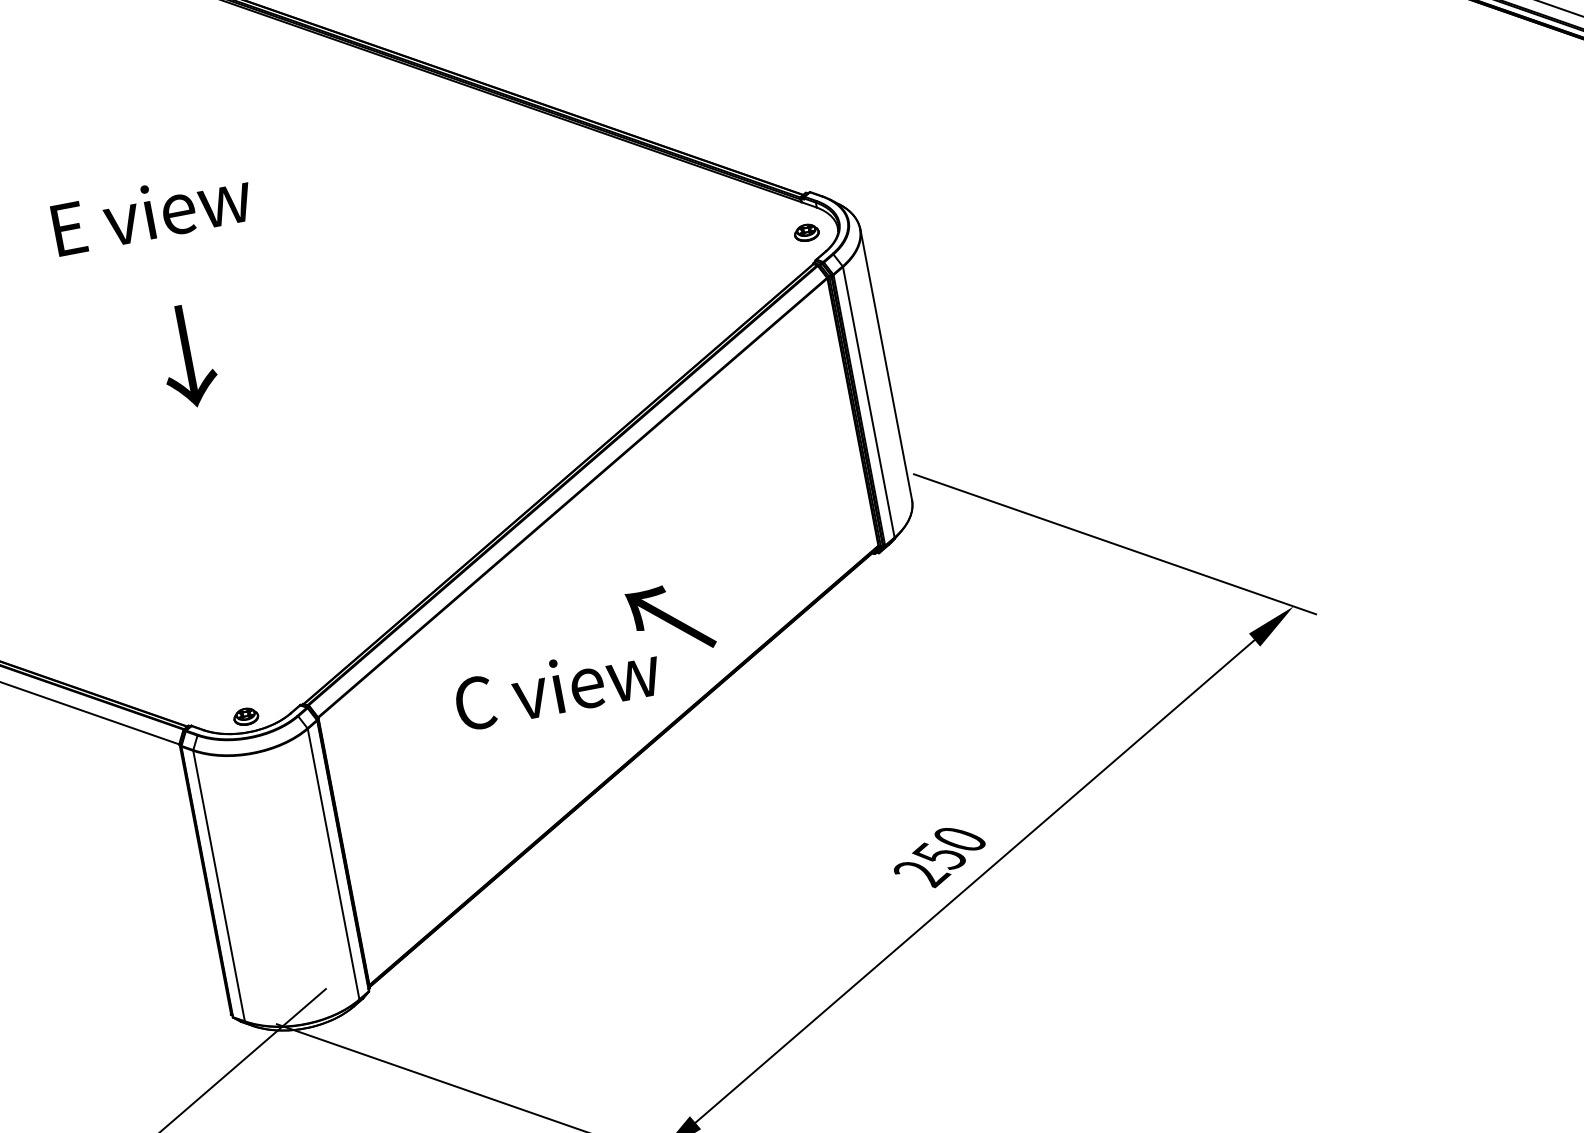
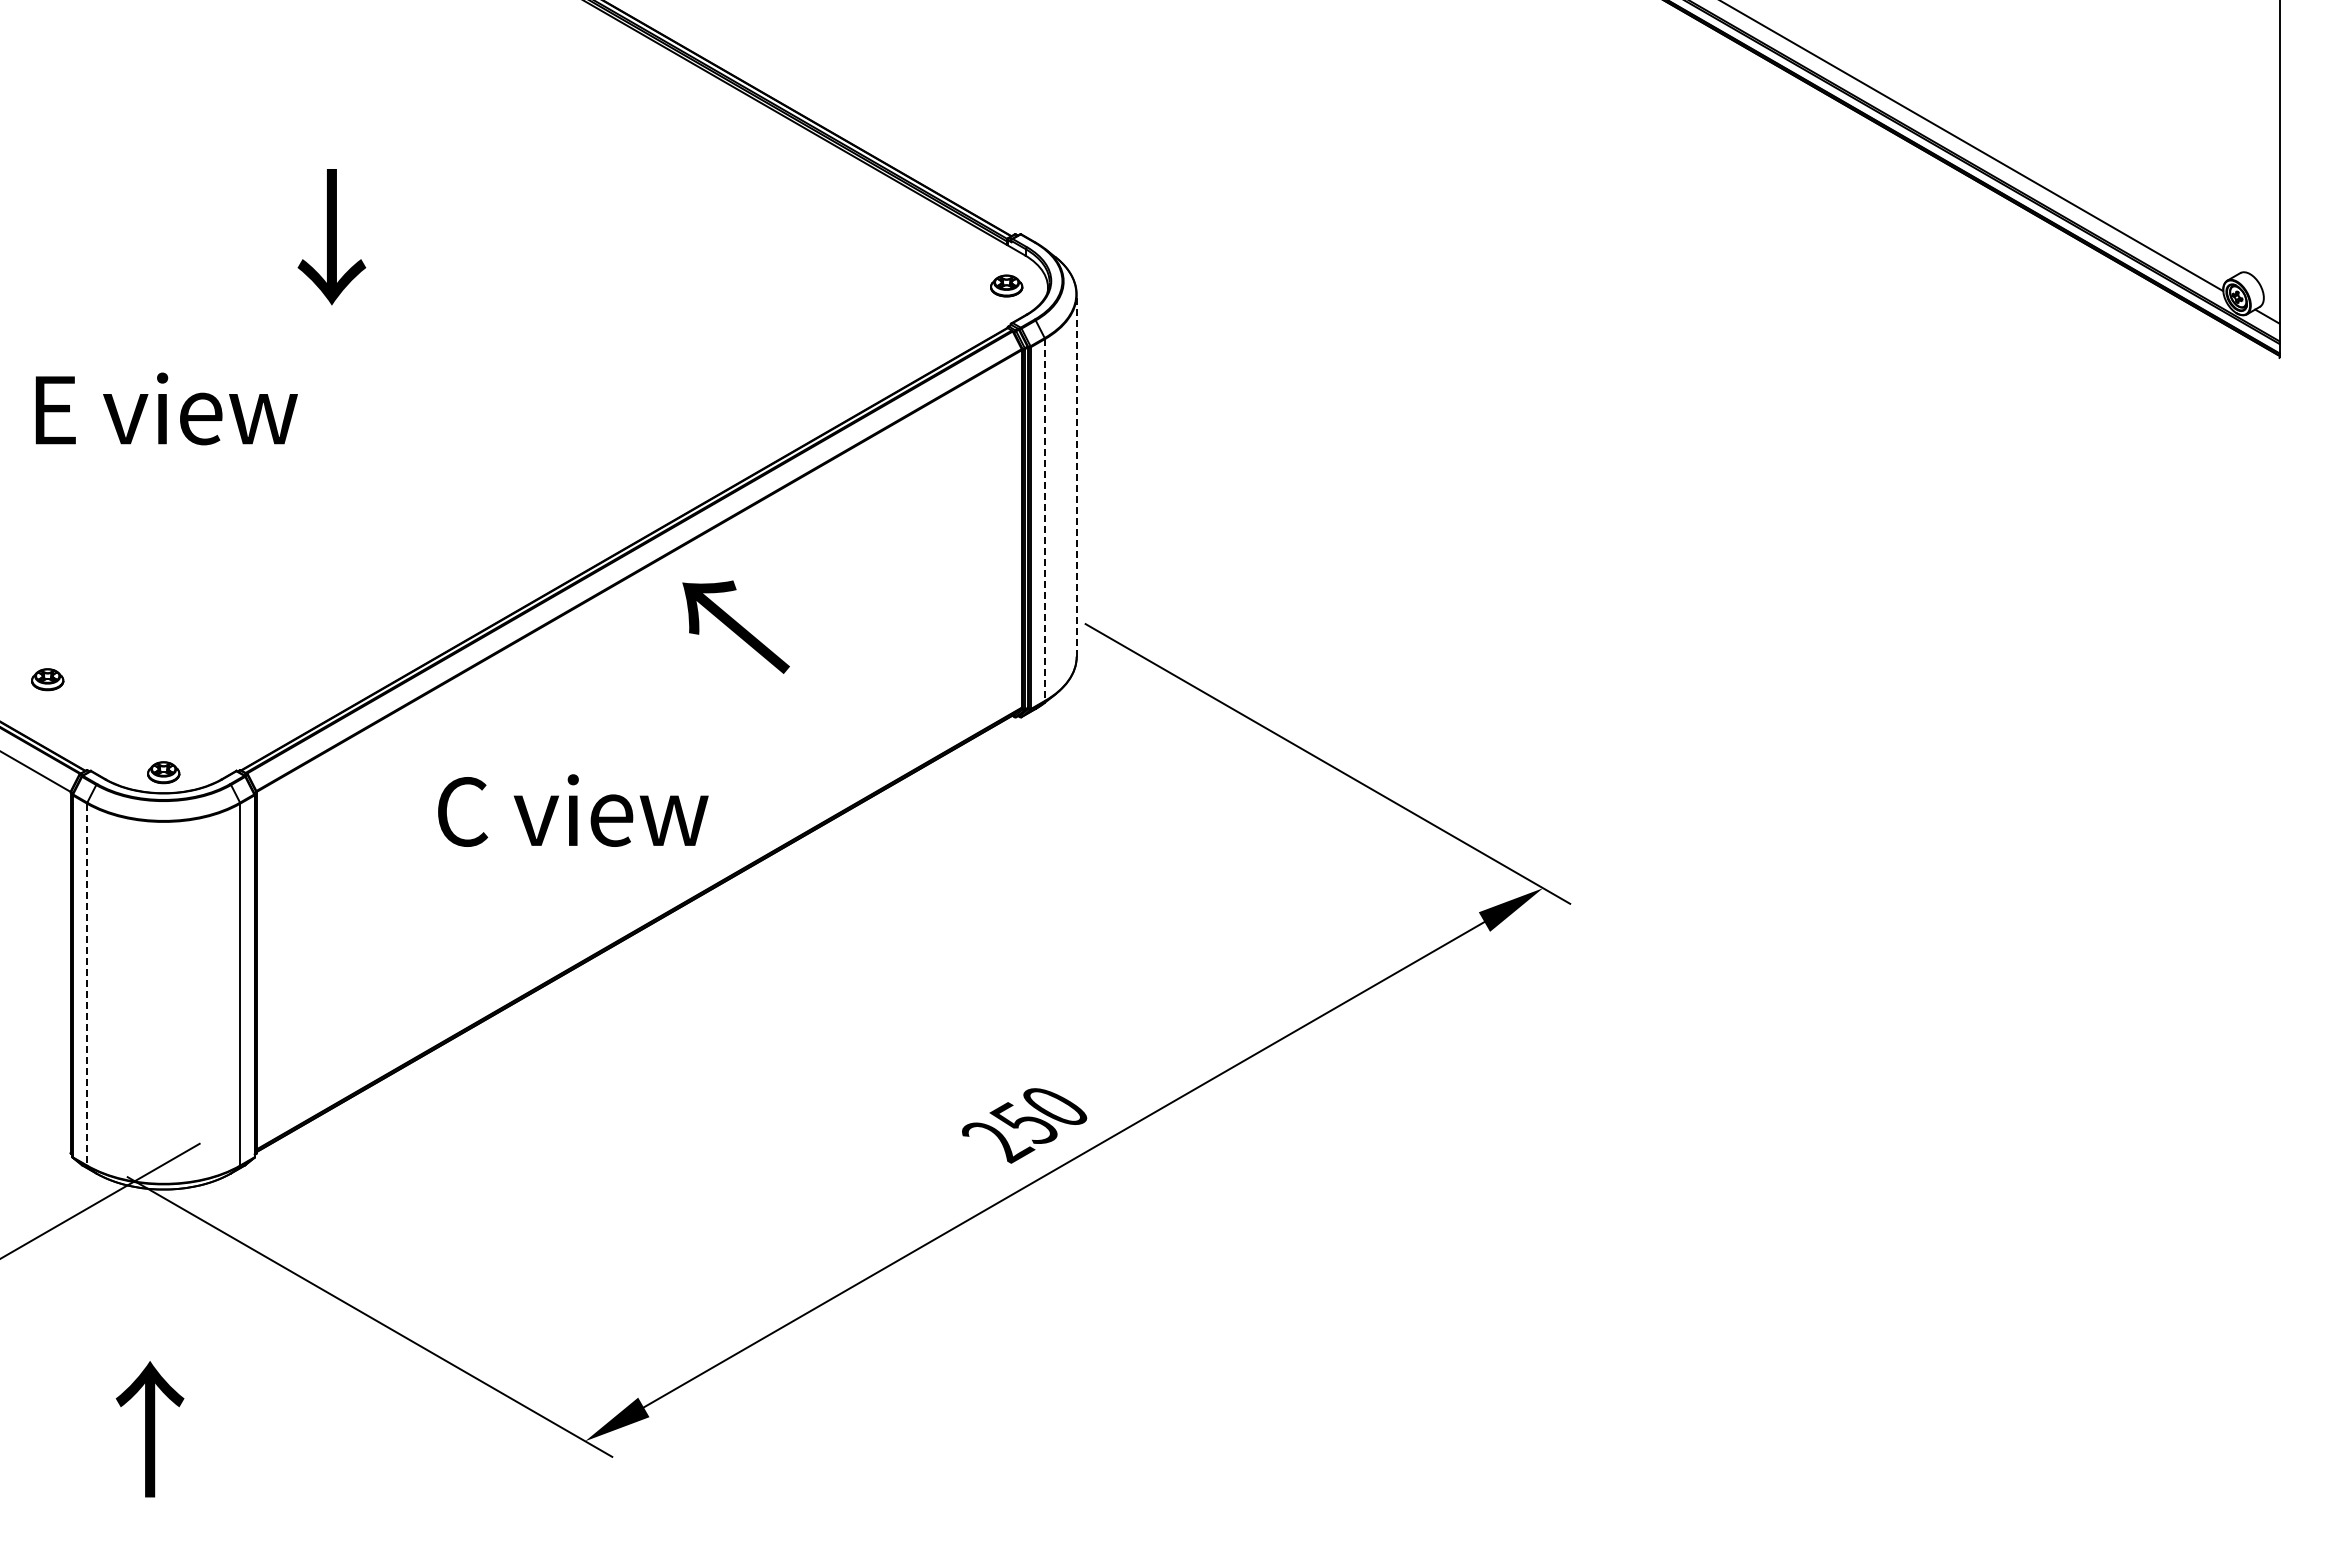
text: (151, 211) -> (166, 408), moved
text: (187, 356) -> (331, 237), moved
line: (886, 364) -> (1076, 475), solid -> dashed
line: (868, 402) -> (1044, 520), solid -> dashed
text: (670, 619) -> (735, 626), moved
part: (146, 663) -> (47, 679), added
line: (219, 885) -> (87, 984), solid -> dashed

